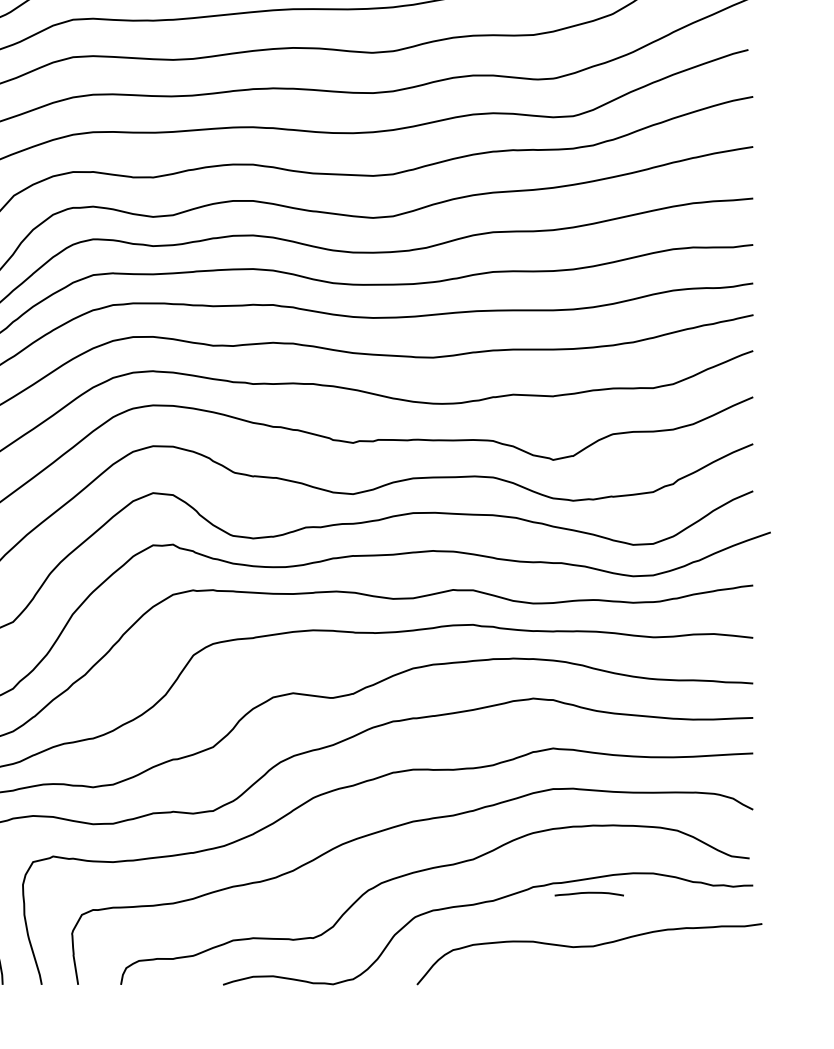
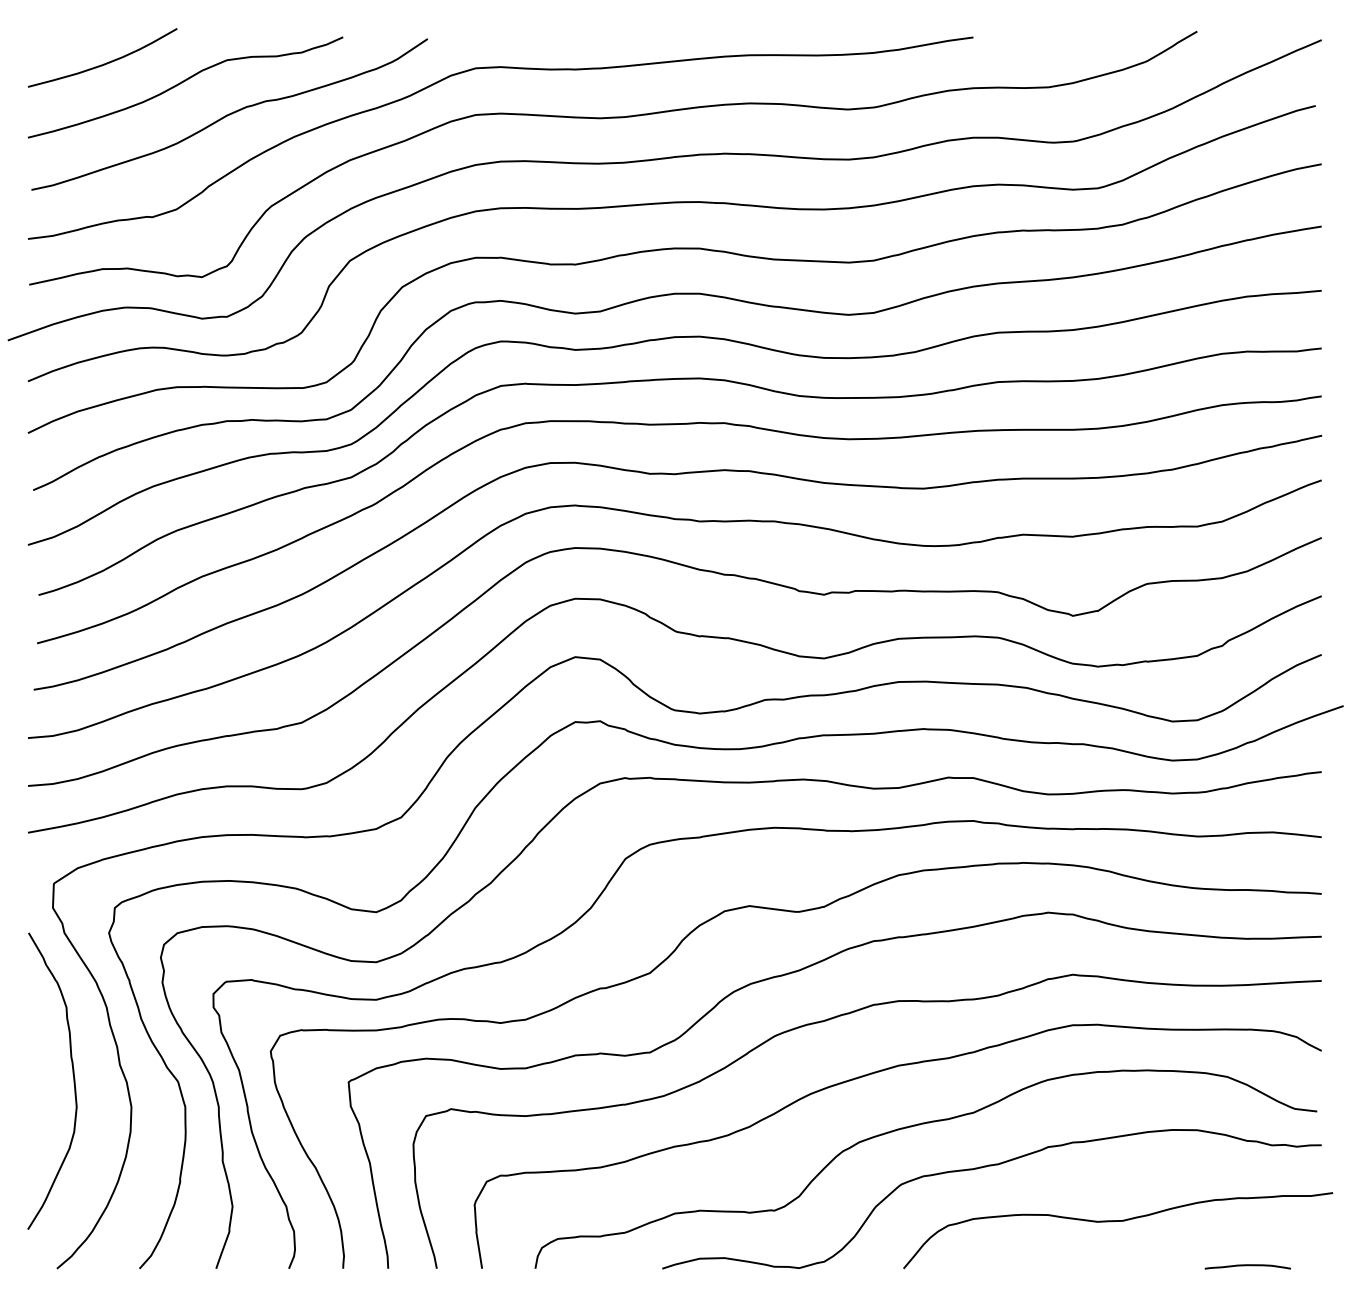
curve: (589, 893) -> (1247, 1266), moved

